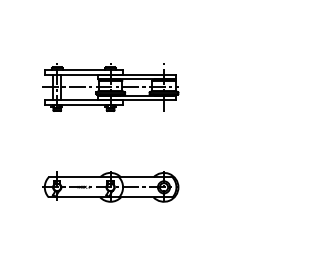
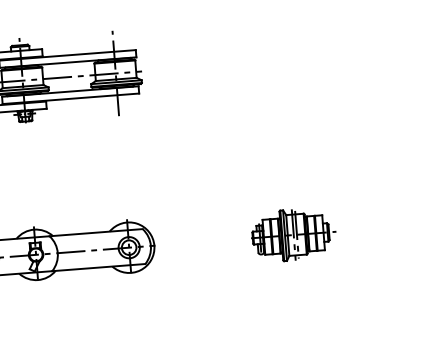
part: (257, 186) -> (292, 233), added

